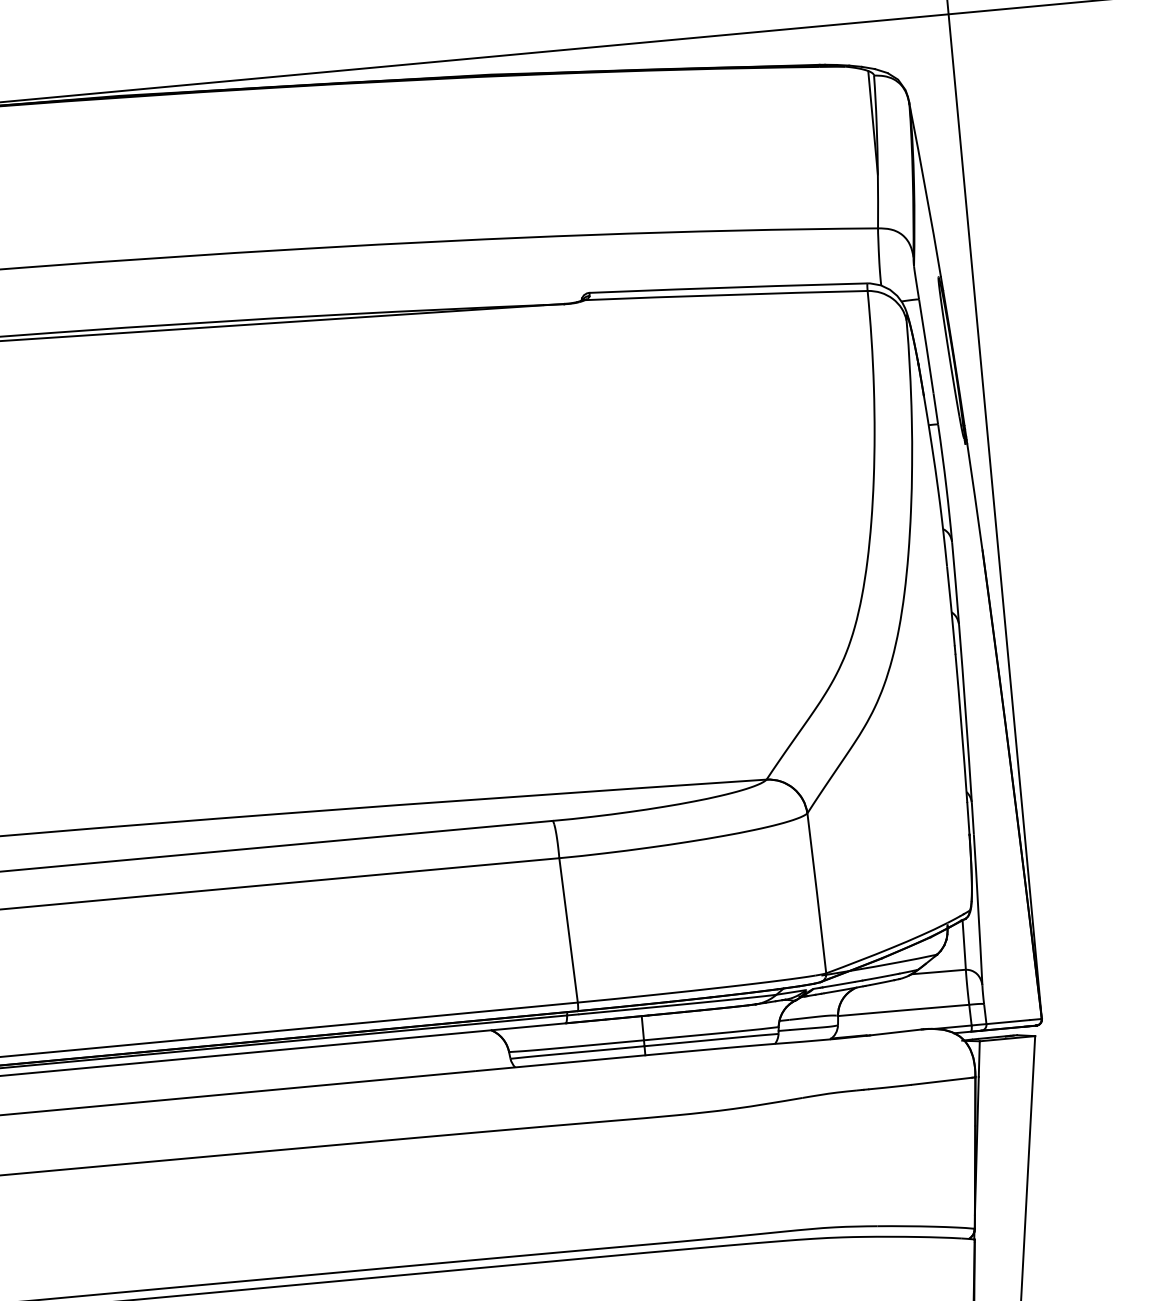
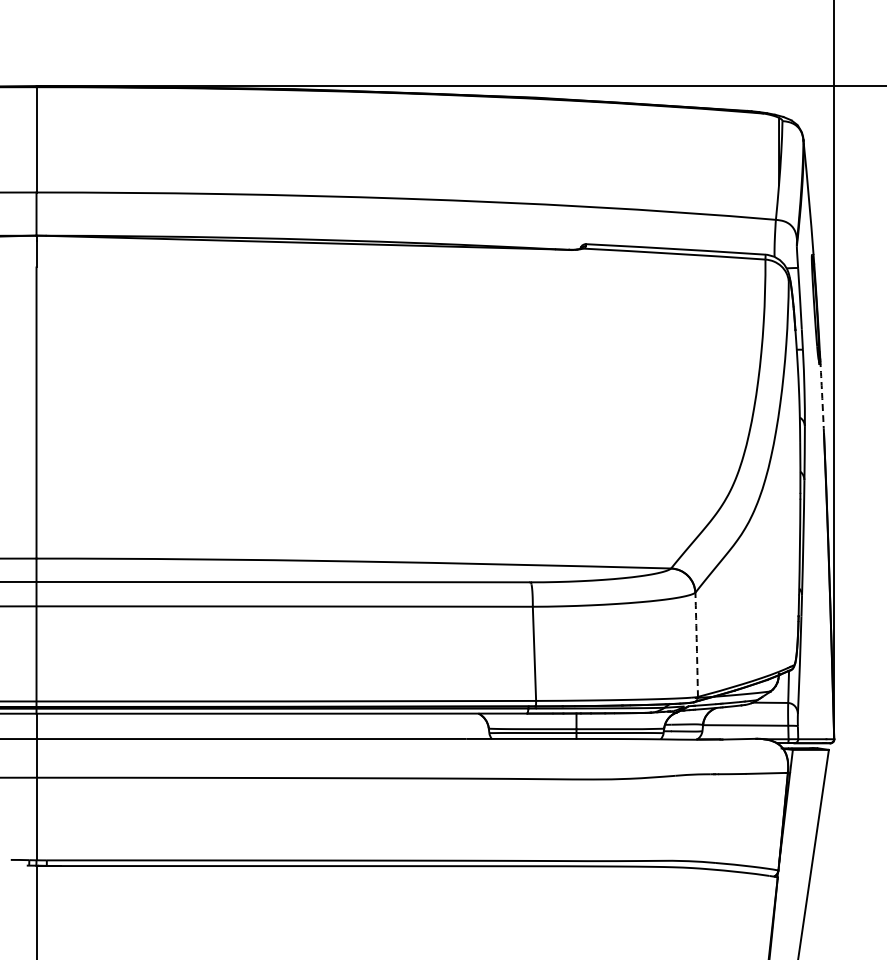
arc: (975, 496) -> (822, 398), solid -> dashed
arc: (816, 892) -> (696, 644), solid -> dashed

